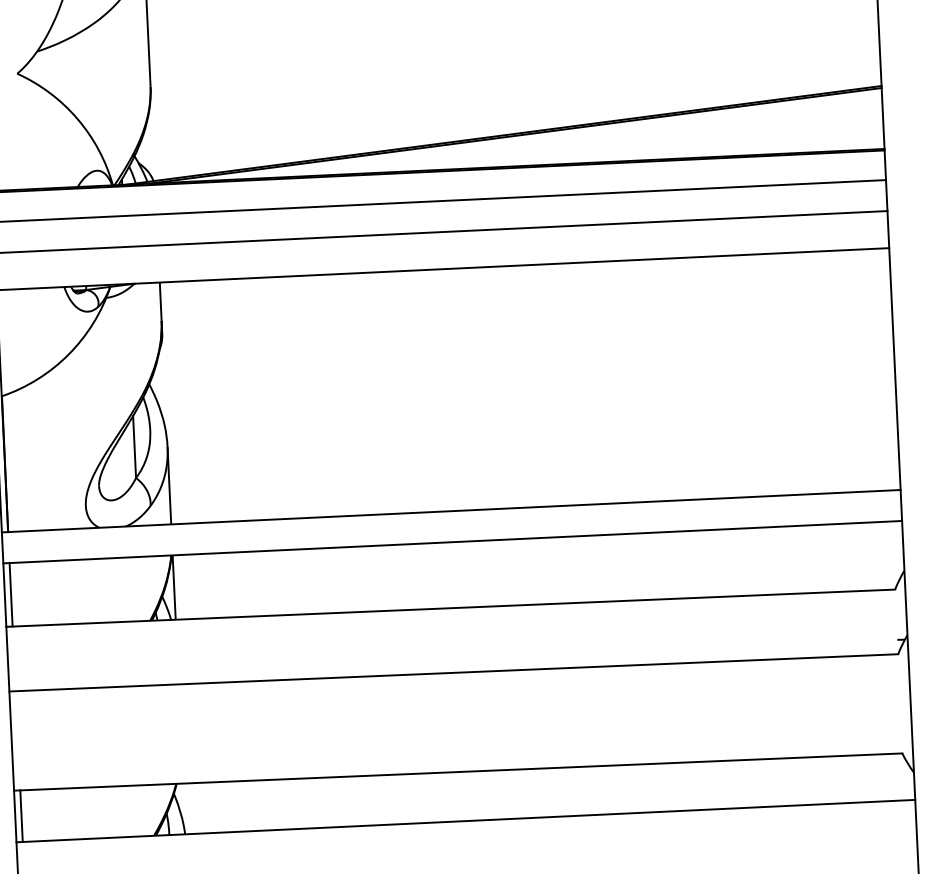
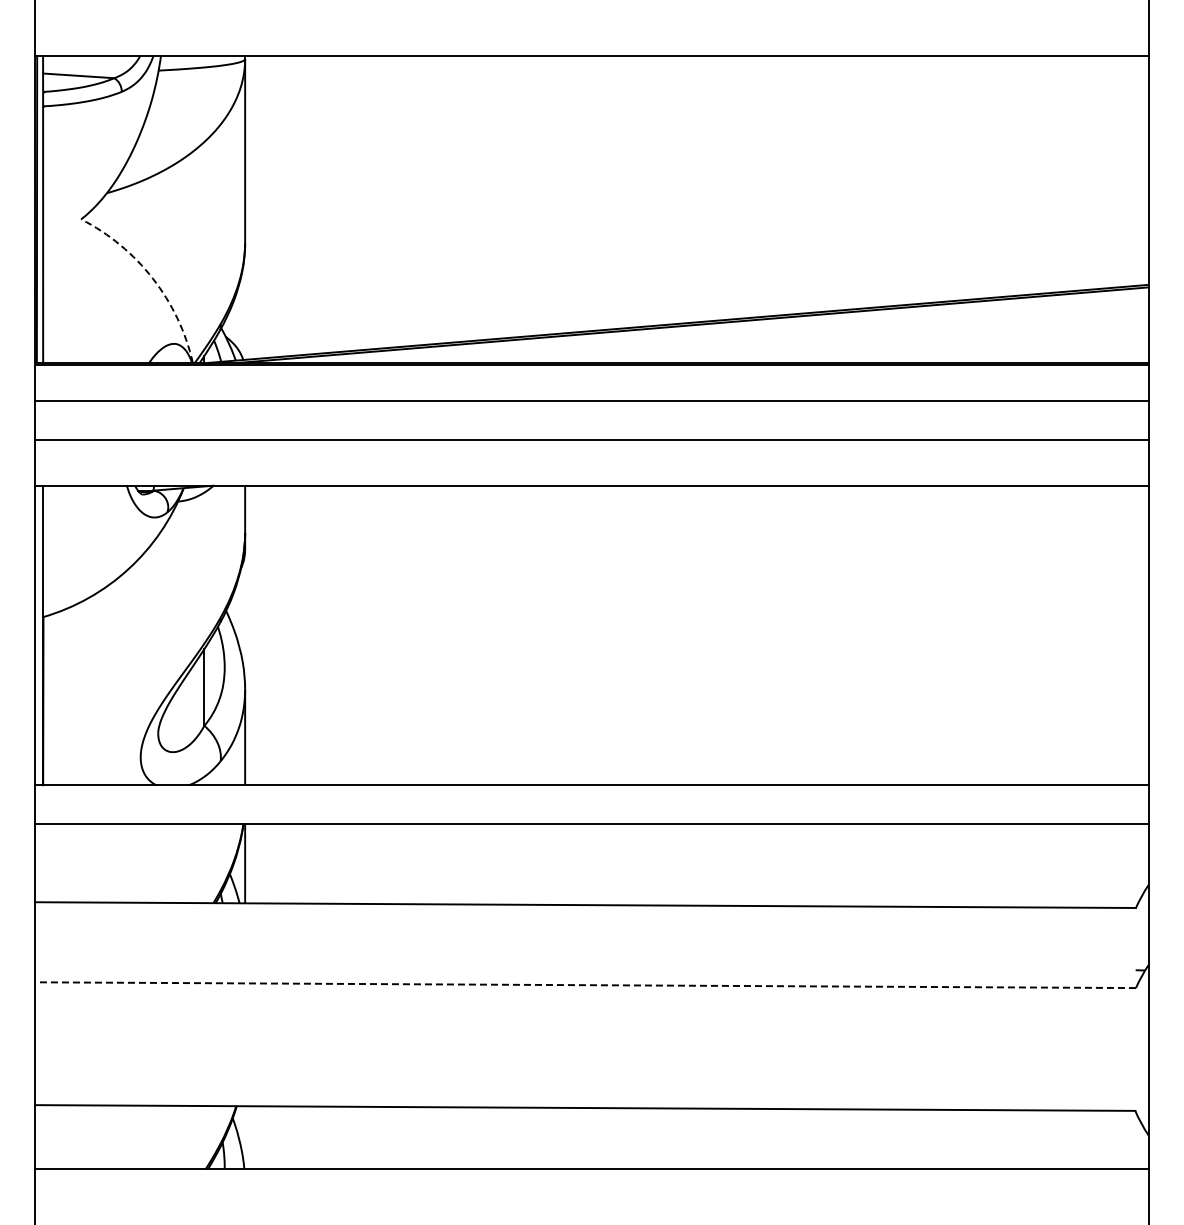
arc: (77, 118) -> (152, 278), solid -> dashed
line: (11, 594) -> (43, 862), removed
line: (453, 673) -> (585, 985), solid -> dashed
line: (21, 816) -> (43, 1137), removed

